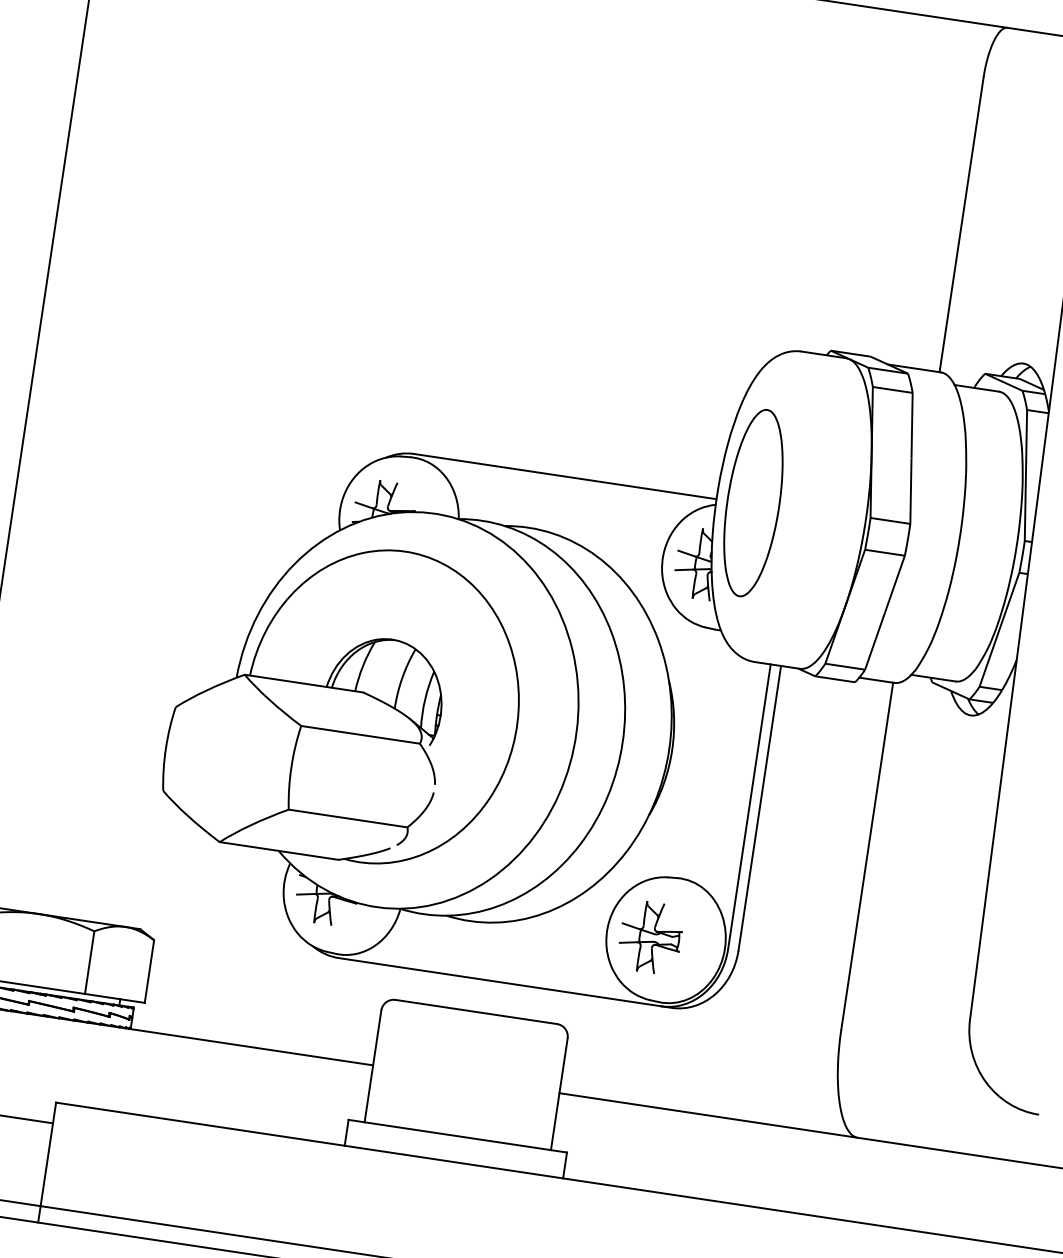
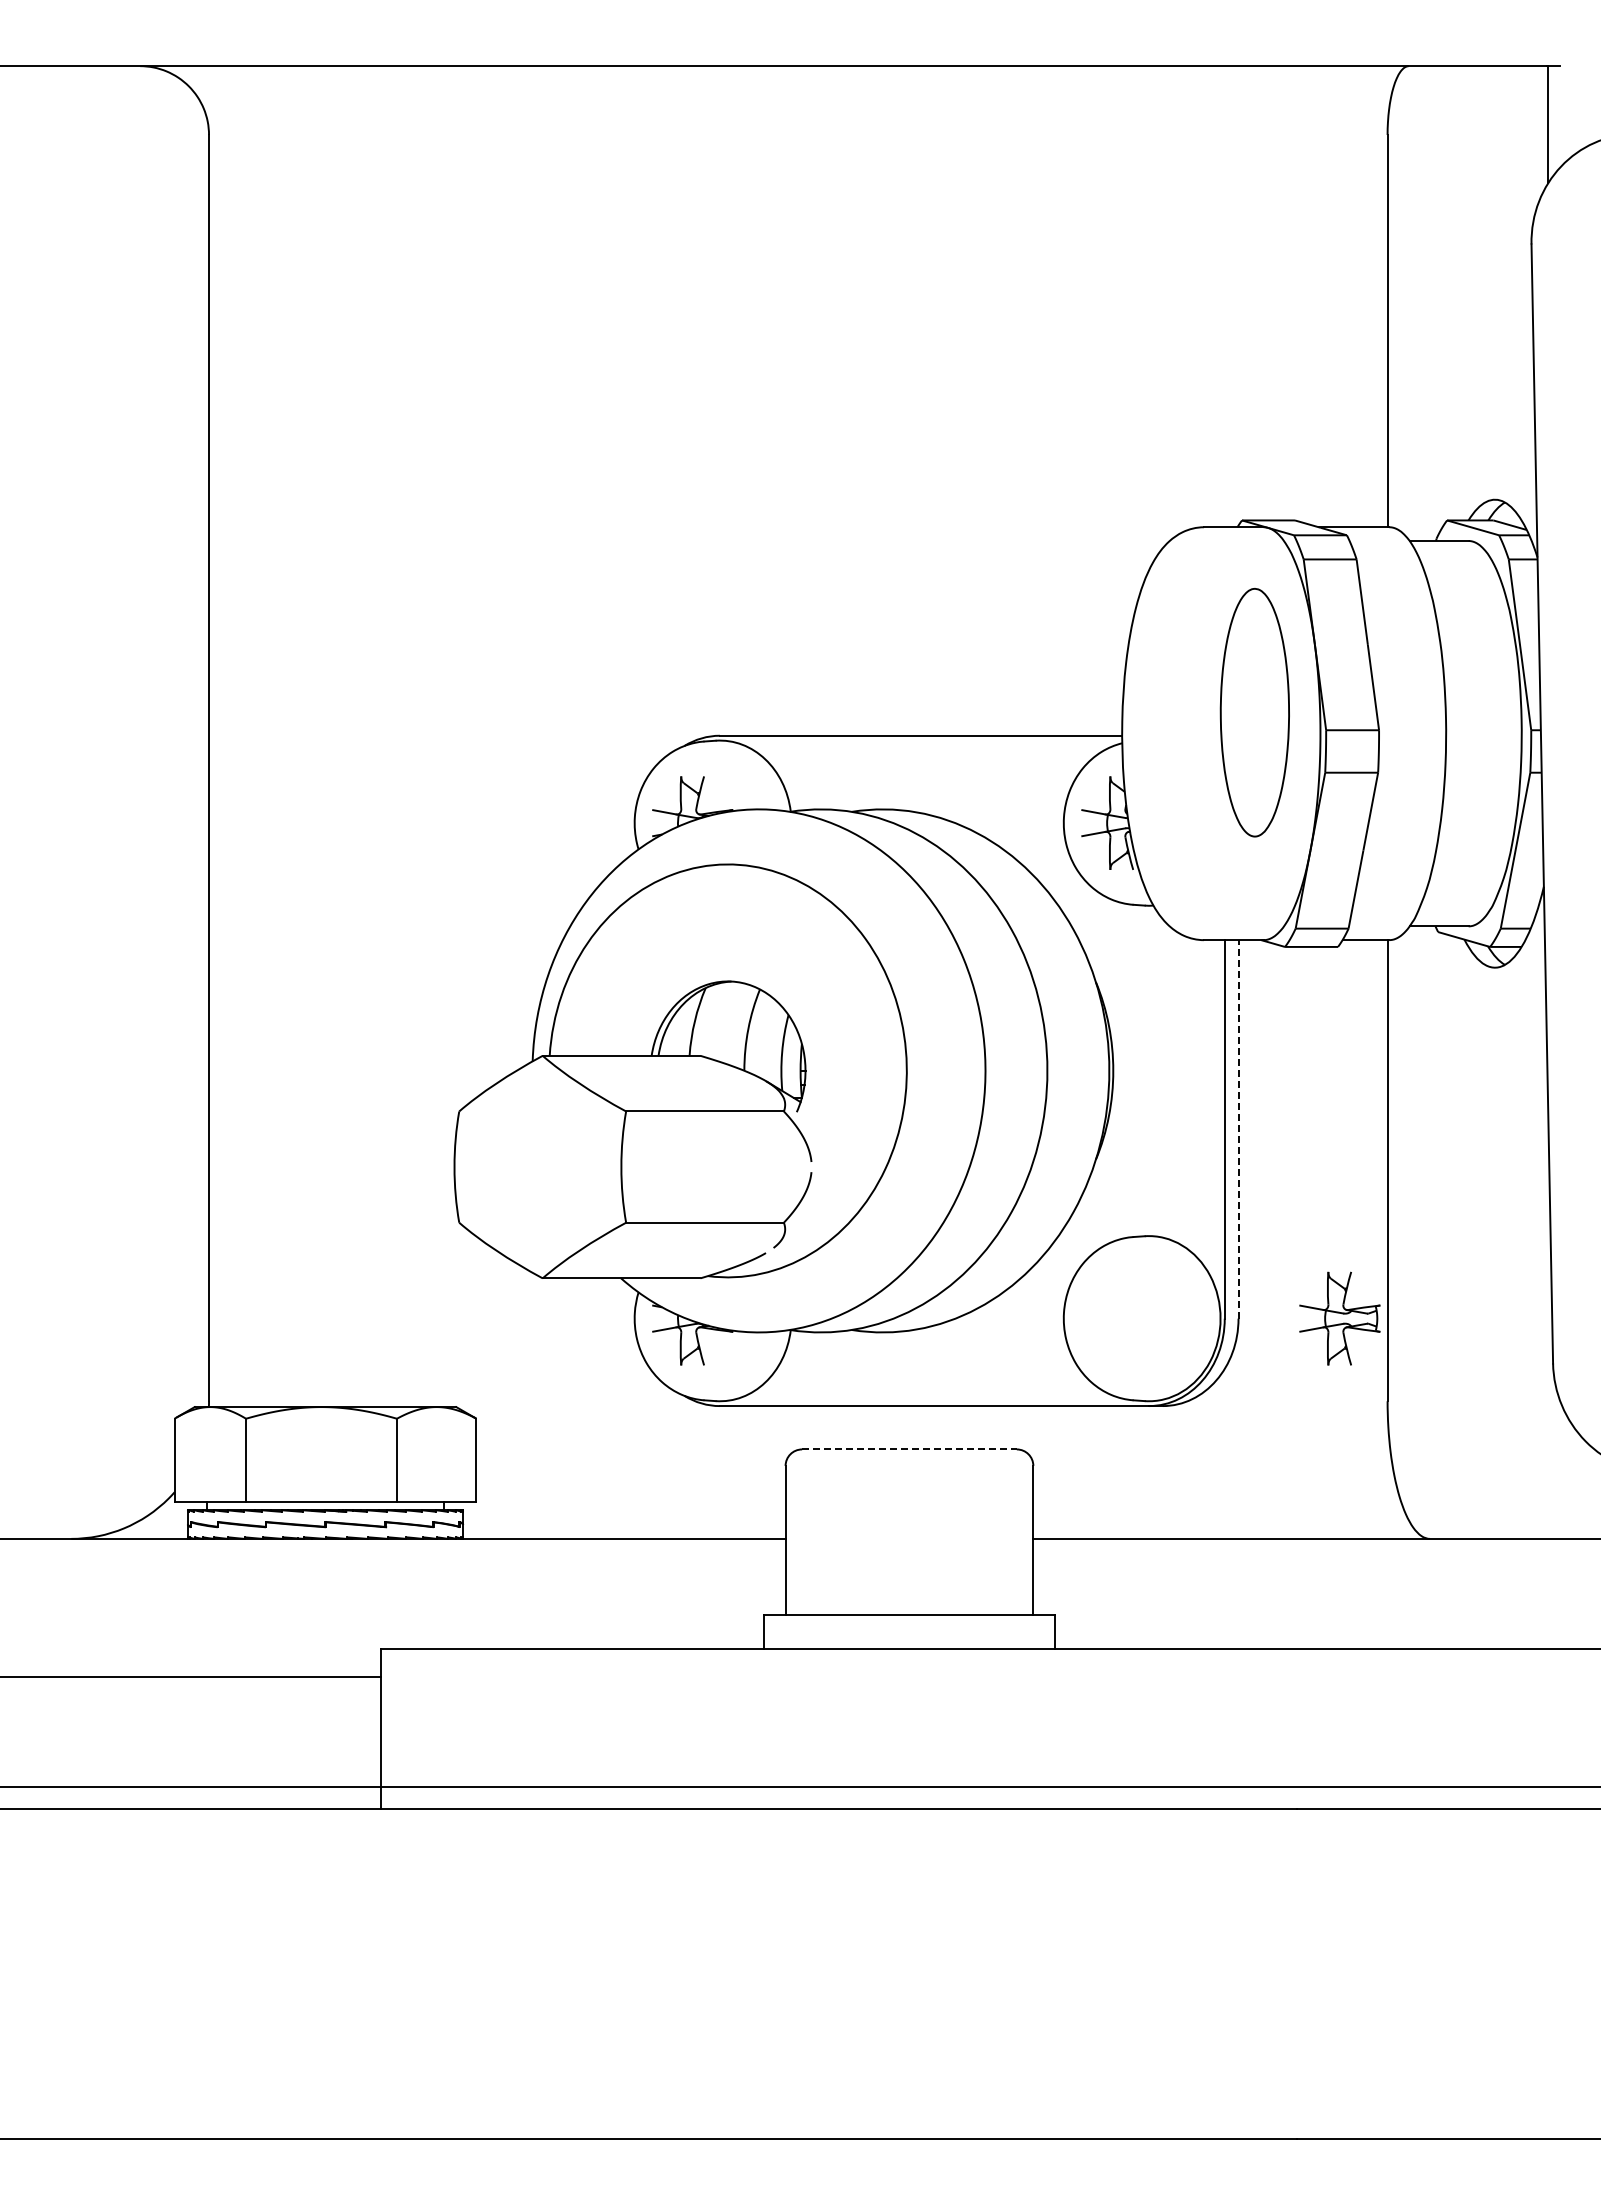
part: (753, 502) -> (1254, 712), moved
line: (759, 807) -> (1238, 1128), solid -> dashed
part: (650, 937) -> (1339, 1318), moved
line: (476, 1012) -> (909, 1449), solid -> dashed

